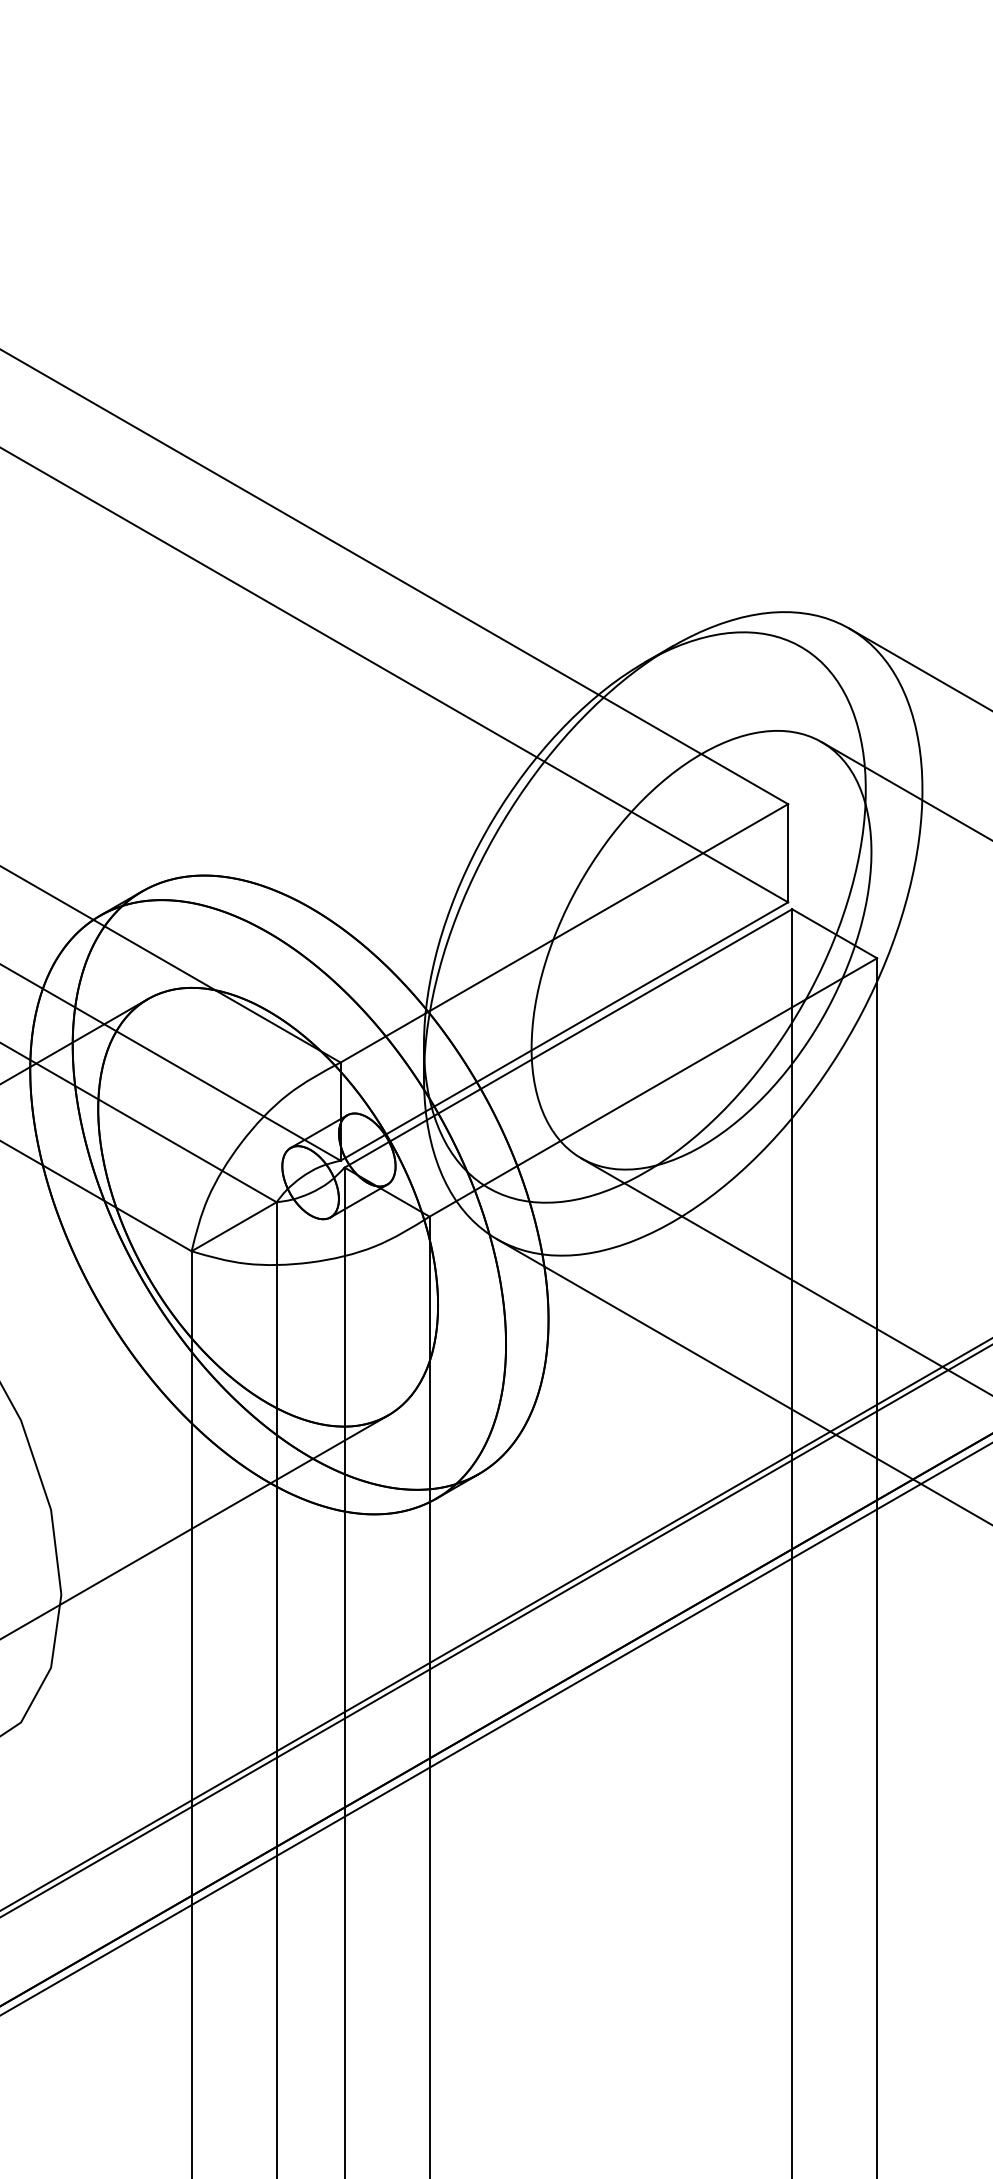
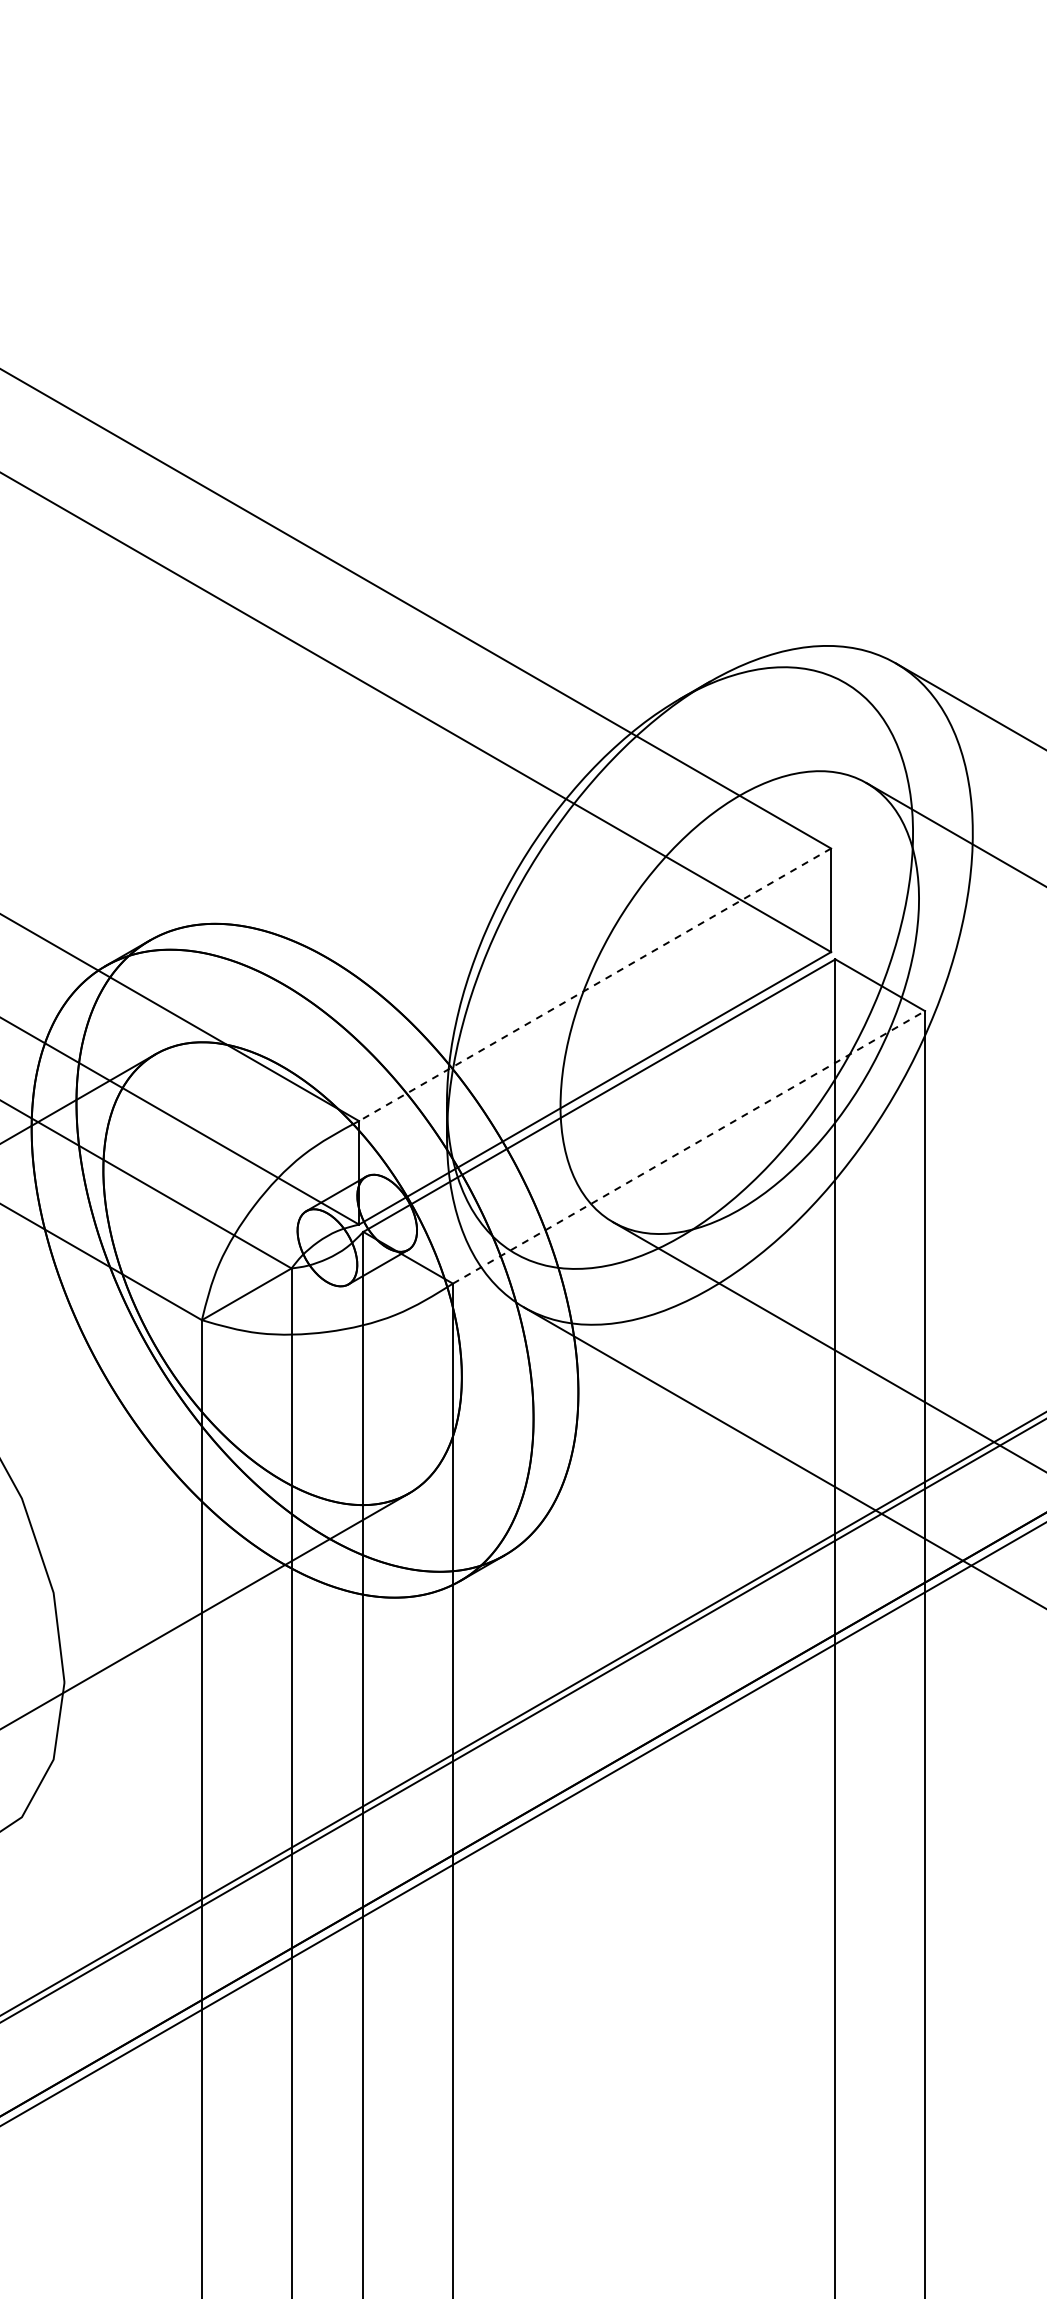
line: (564, 933) -> (595, 984), solid -> dashed
line: (652, 1087) -> (688, 1147), solid -> dashed

